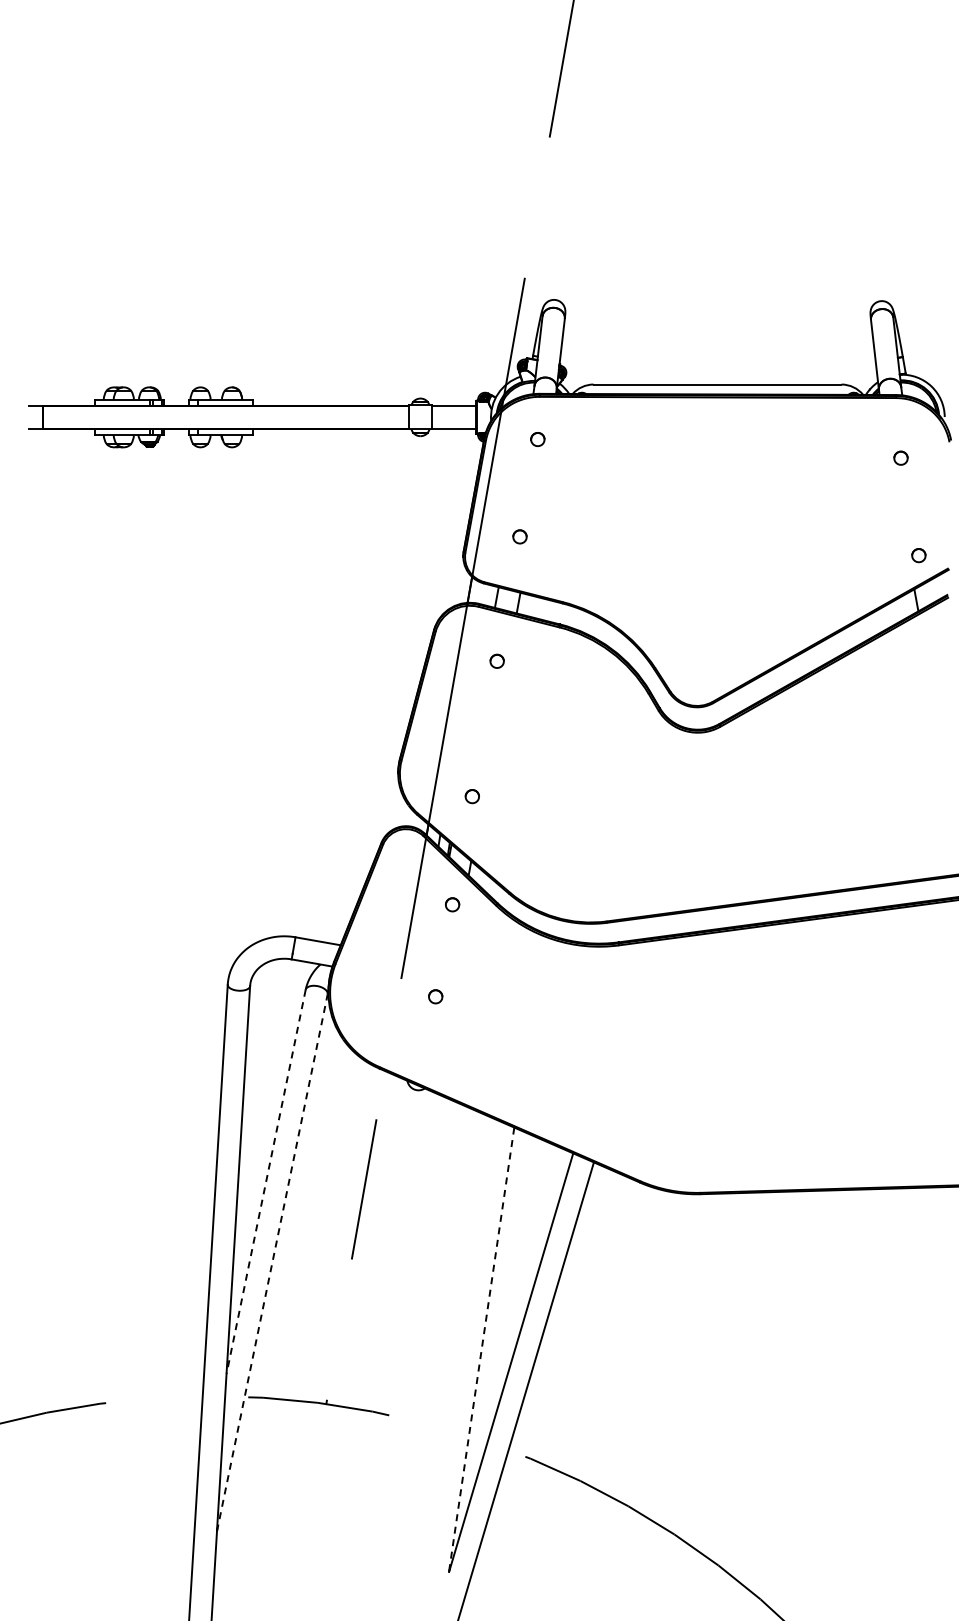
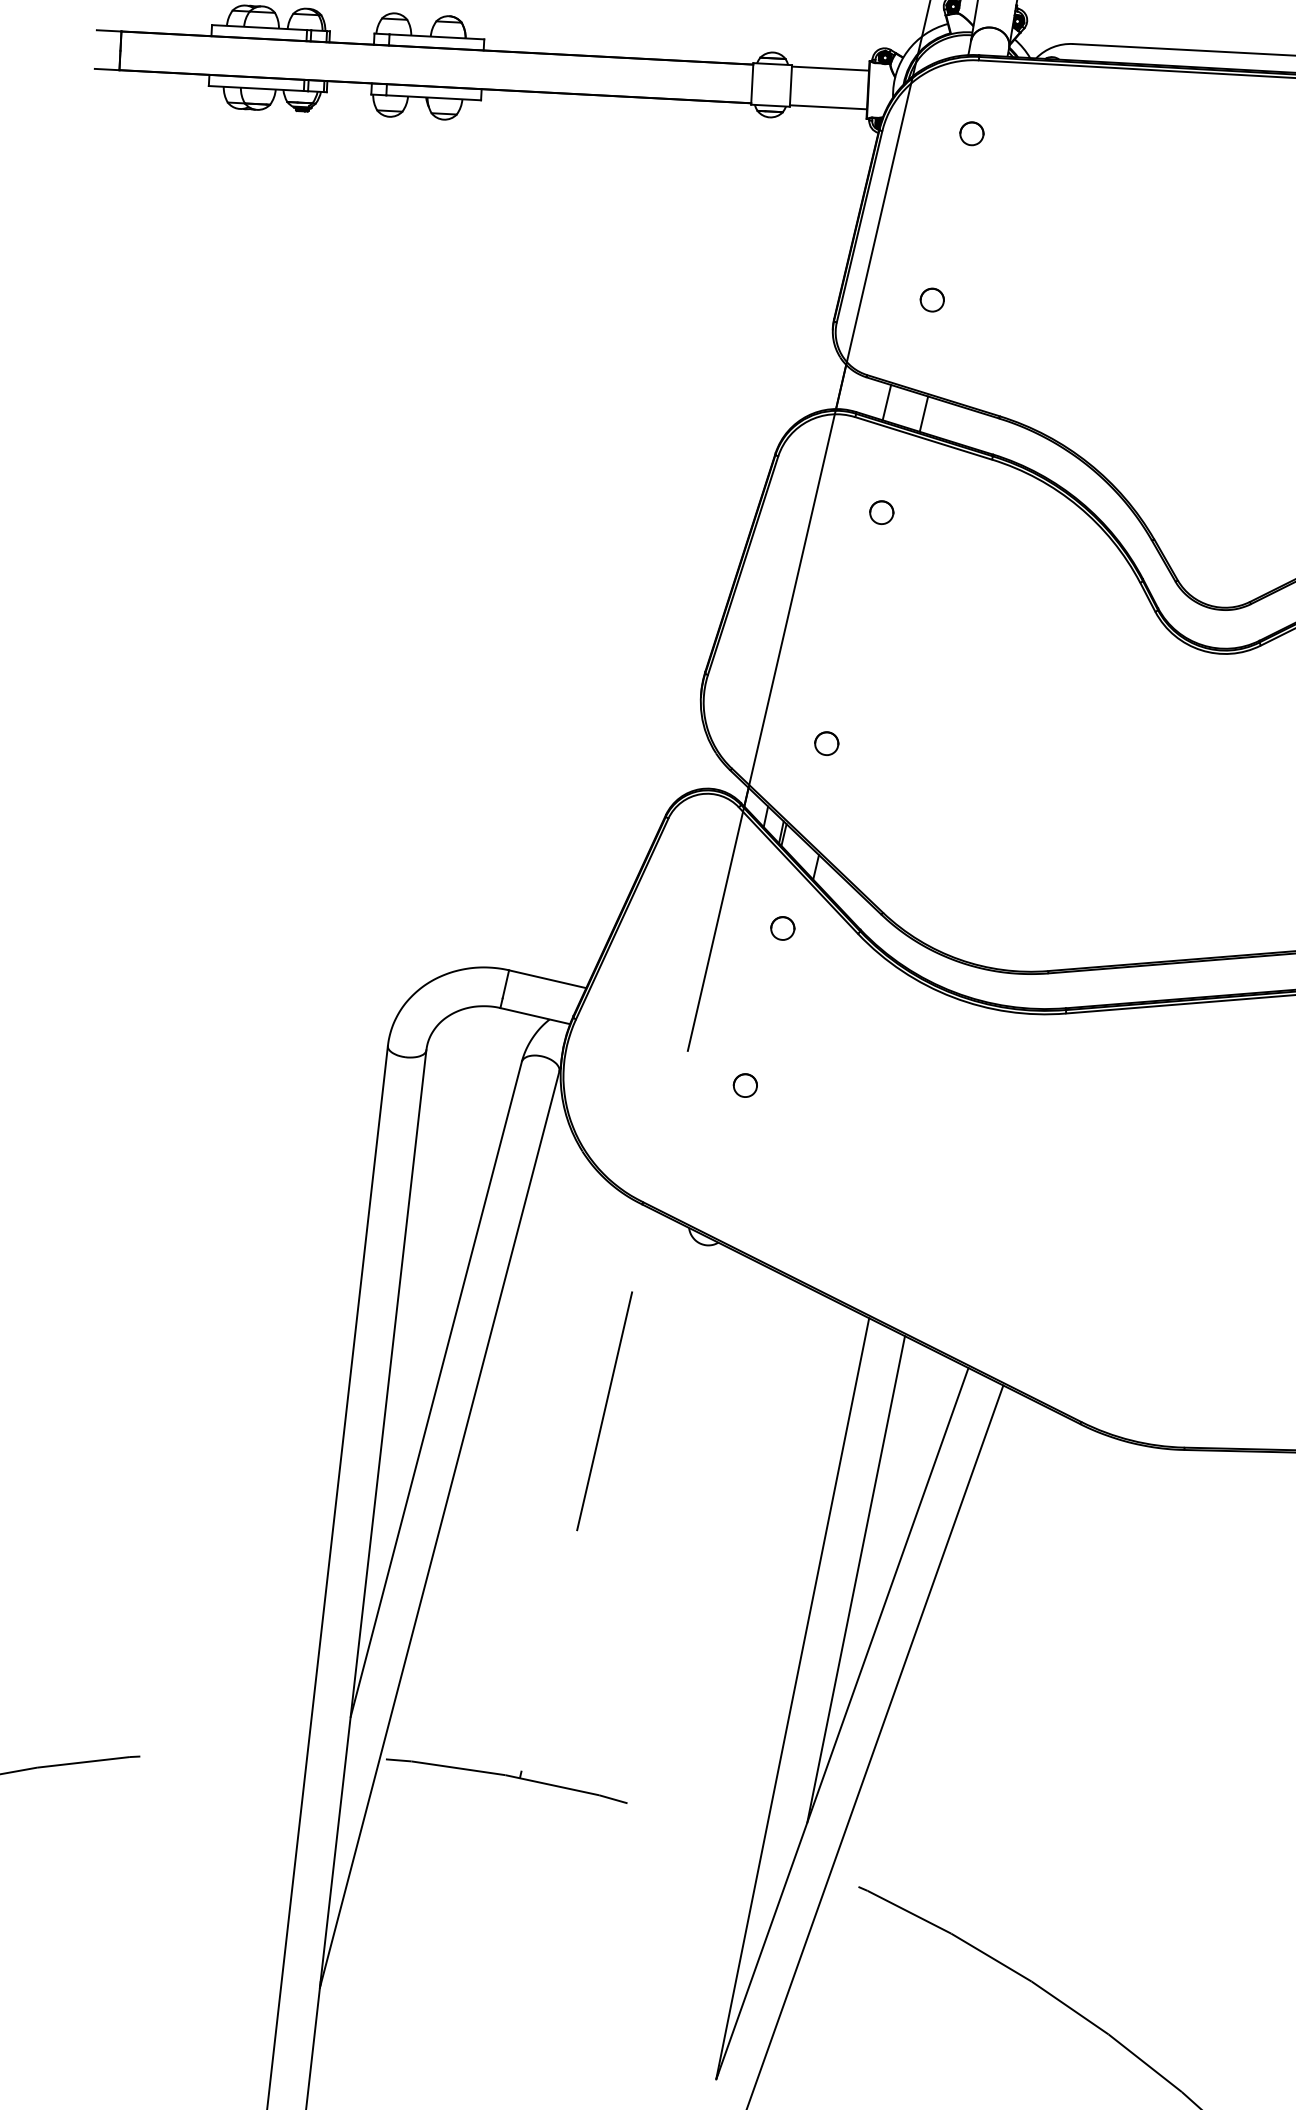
line: (266, 1182) -> (436, 1390), dashed -> solid
line: (272, 1262) -> (439, 1529), dashed -> solid
line: (514, 1278) -> (855, 1578), added
line: (481, 1349) -> (792, 1697), dashed -> solid

